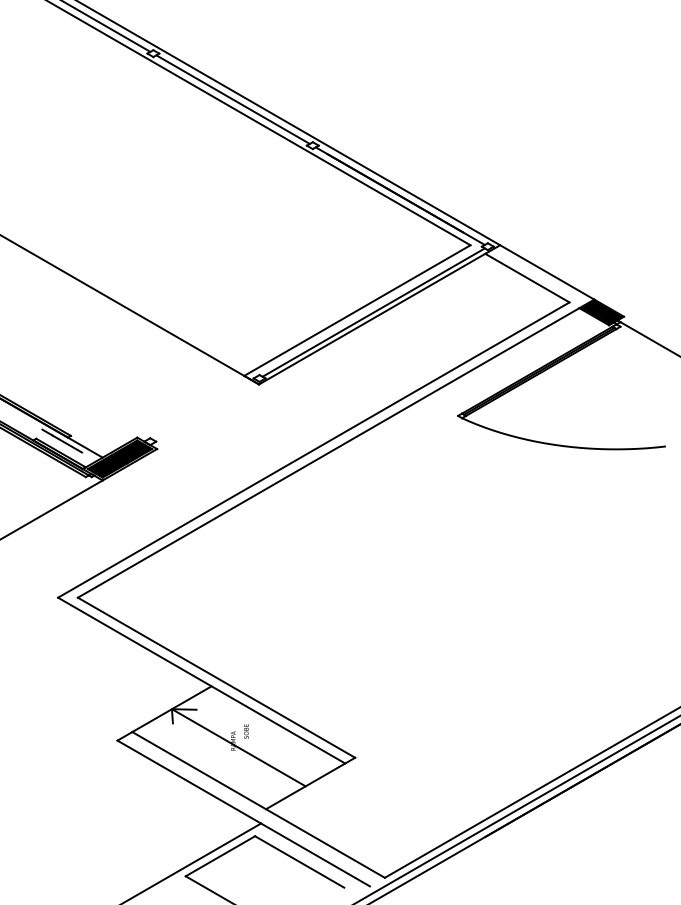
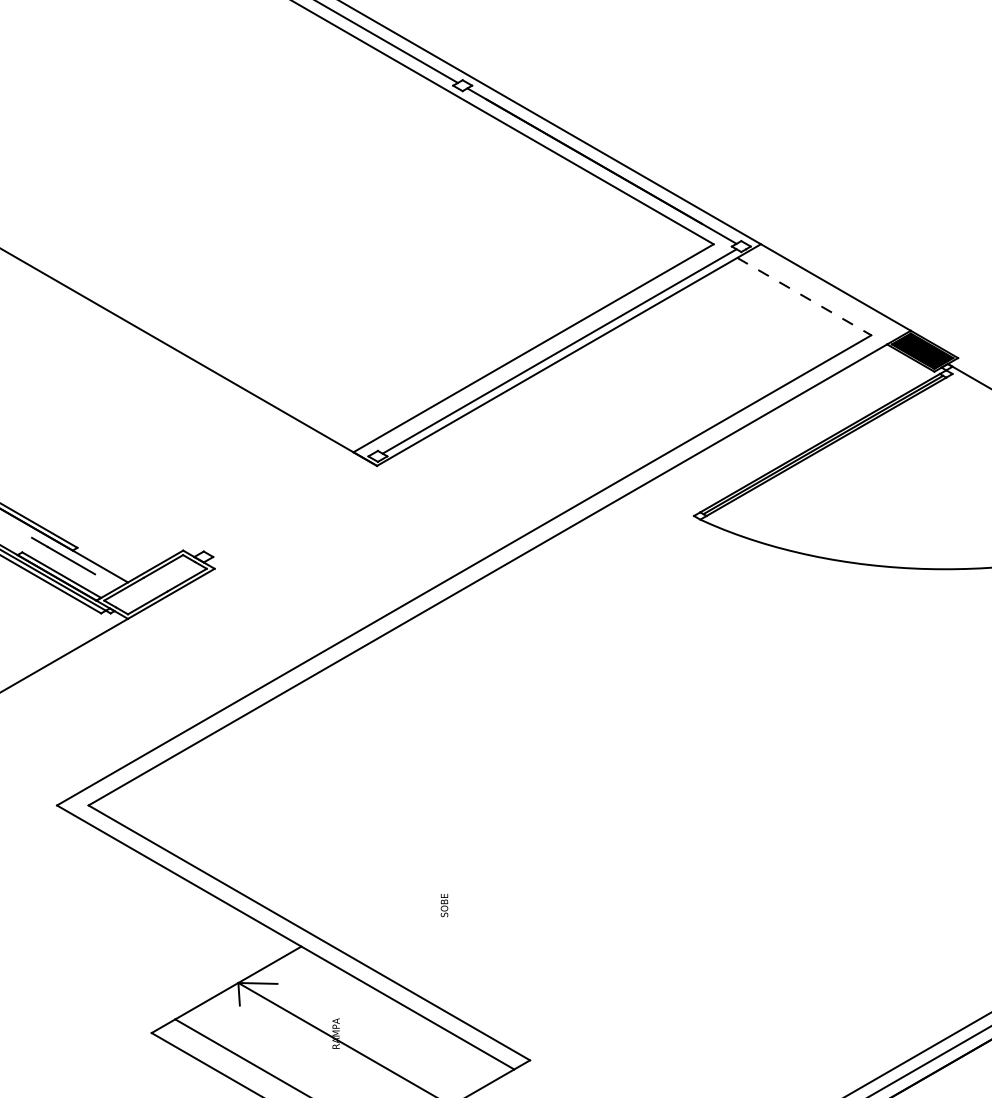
line: (527, 278) -> (804, 297), solid -> dashed
fill: (119, 458) -> (154, 583), removed
text: (246, 731) -> (444, 905), moved

